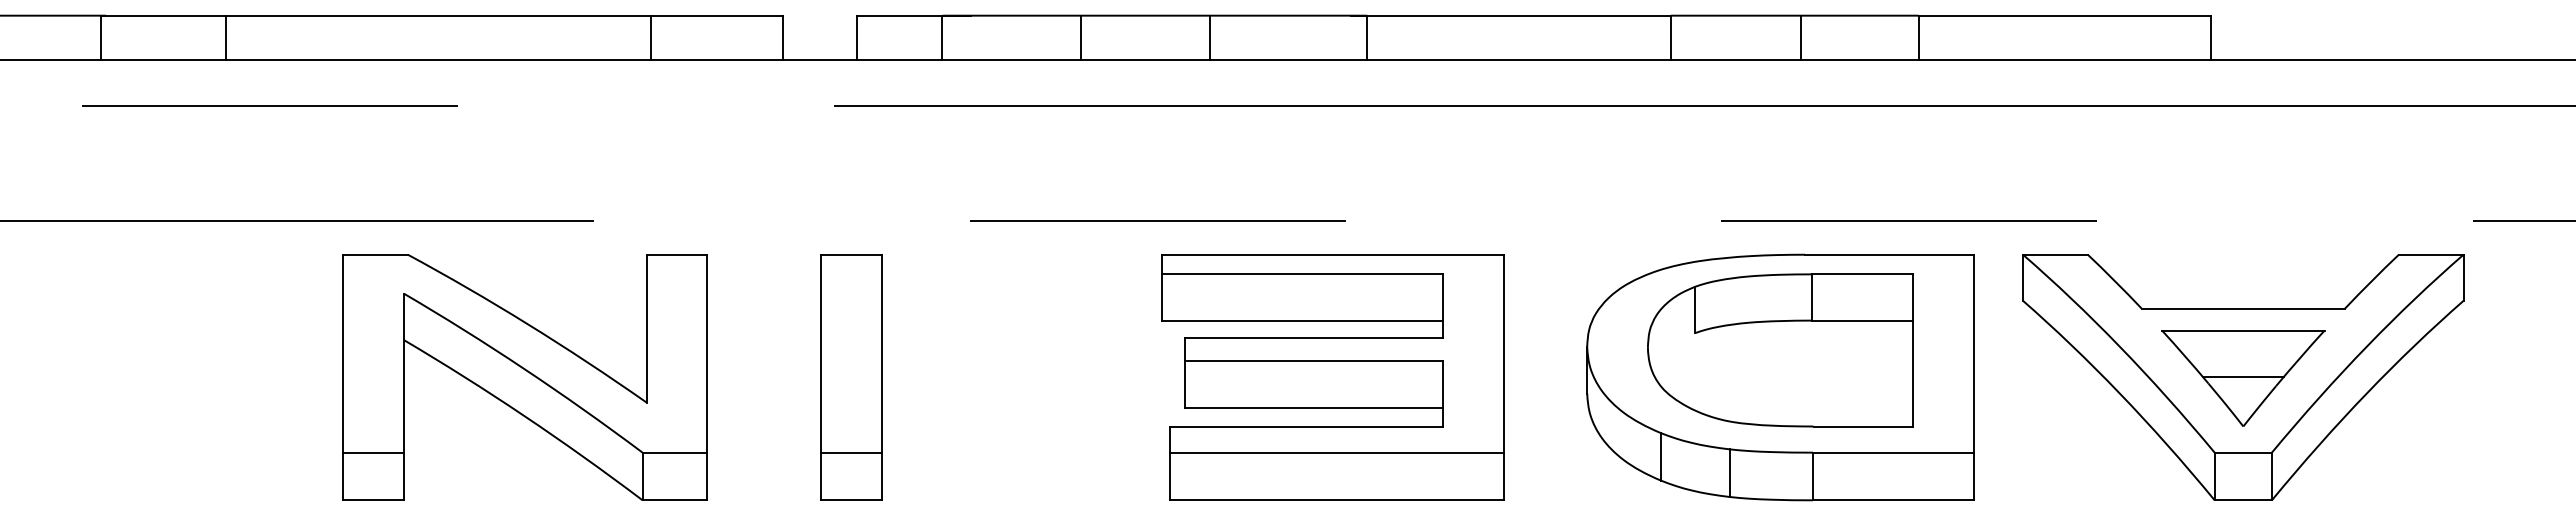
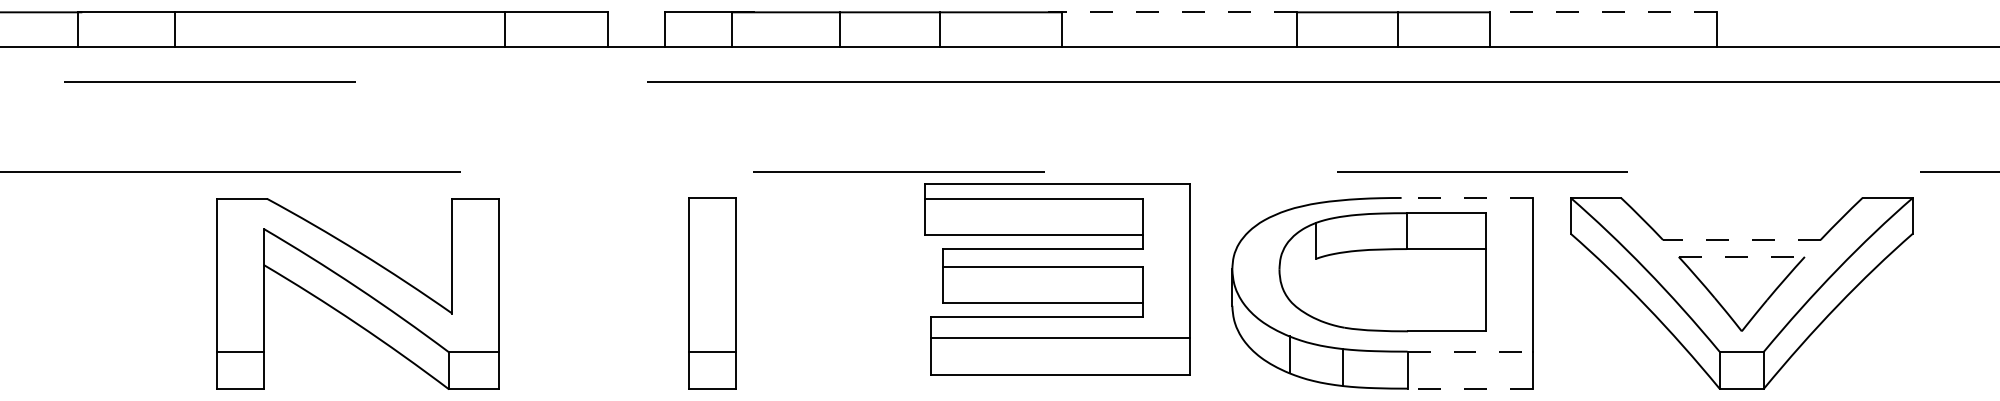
line: (1518, 15) -> (1178, 12), solid -> dashed
line: (2064, 15) -> (1602, 12), solid -> dashed
line: (1889, 254) -> (1467, 197), solid -> dashed
line: (2242, 308) -> (1741, 239), solid -> dashed
line: (2243, 330) -> (1741, 256), solid -> dashed
part: (524, 377) -> (357, 294), moved
part: (851, 377) -> (712, 293), moved
part: (1332, 377) -> (1057, 279), moved
line: (2243, 377) -> (1741, 293), removed
line: (1893, 452) -> (1470, 351), solid -> dashed
line: (1893, 500) -> (1470, 388), solid -> dashed

